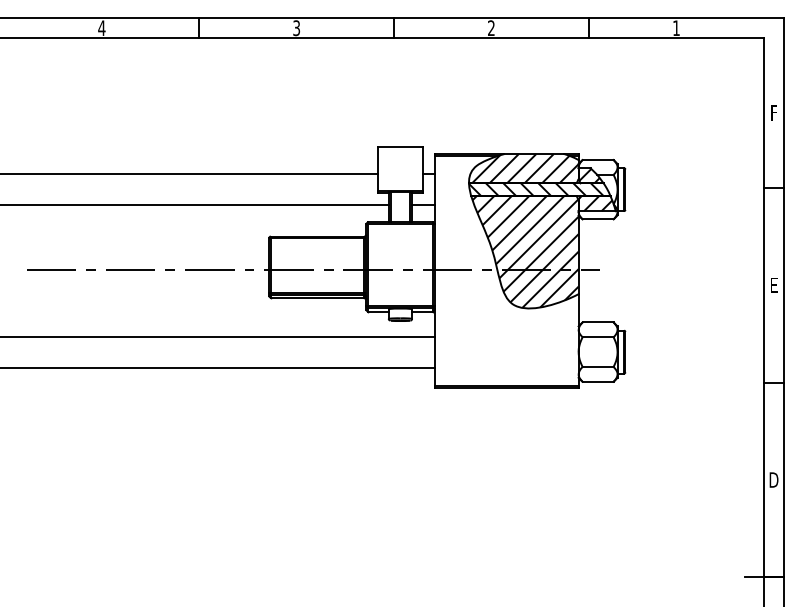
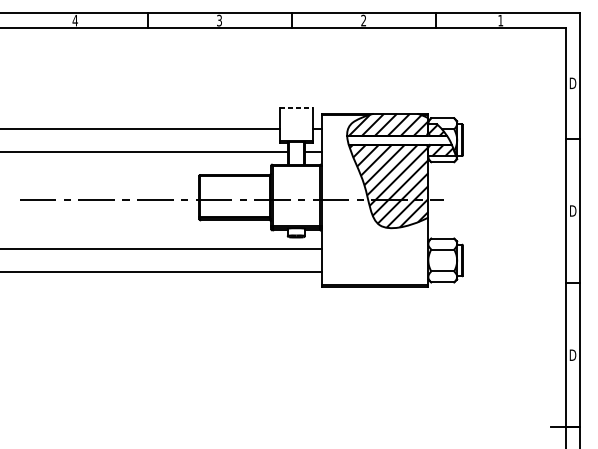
text: (773, 112) -> (572, 83), F -> D
line: (400, 146) -> (296, 108), solid -> dashed
hatch: (536, 189) -> (397, 140), removed
text: (774, 284) -> (573, 210), E -> D

